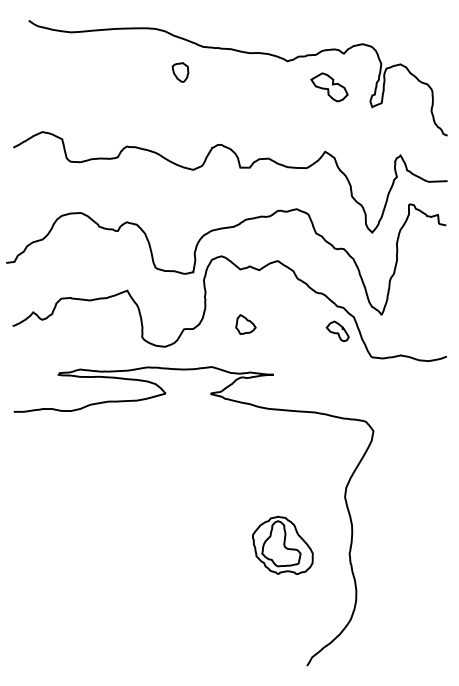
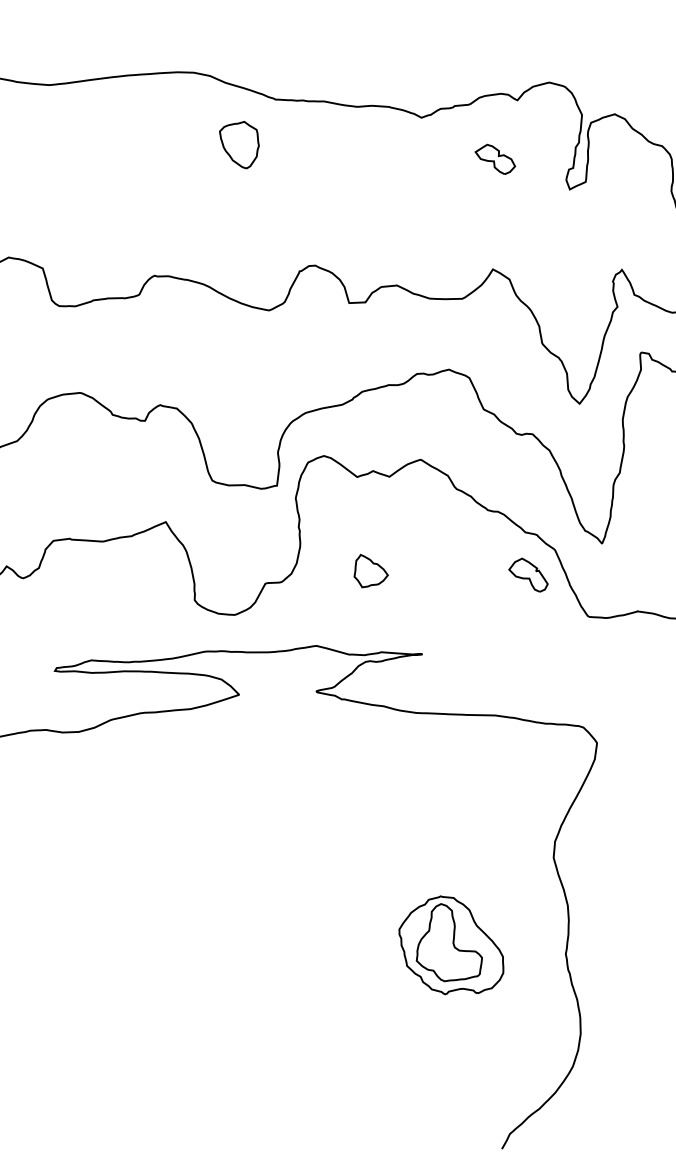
part: (180, 72) -> (239, 145), size x1.43
part: (329, 87) -> (495, 159), size x0.62

